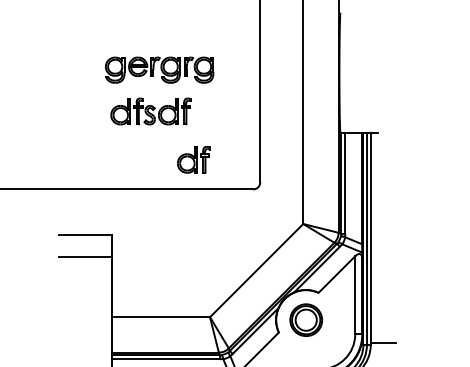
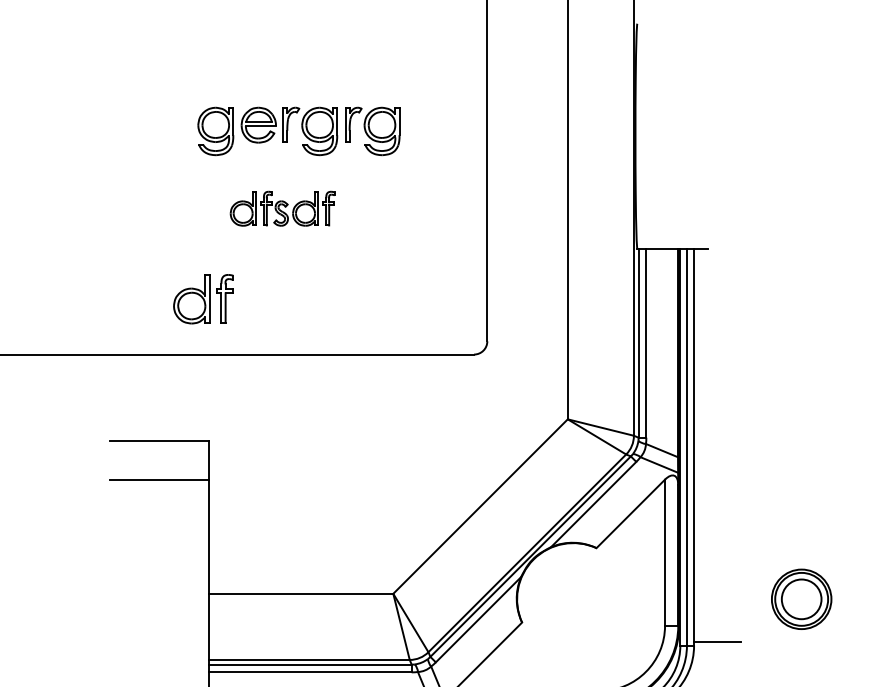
part: (150, 111) -> (281, 208), size x0.7
part: (193, 159) -> (203, 298), moved
part: (305, 319) -> (800, 598), moved

